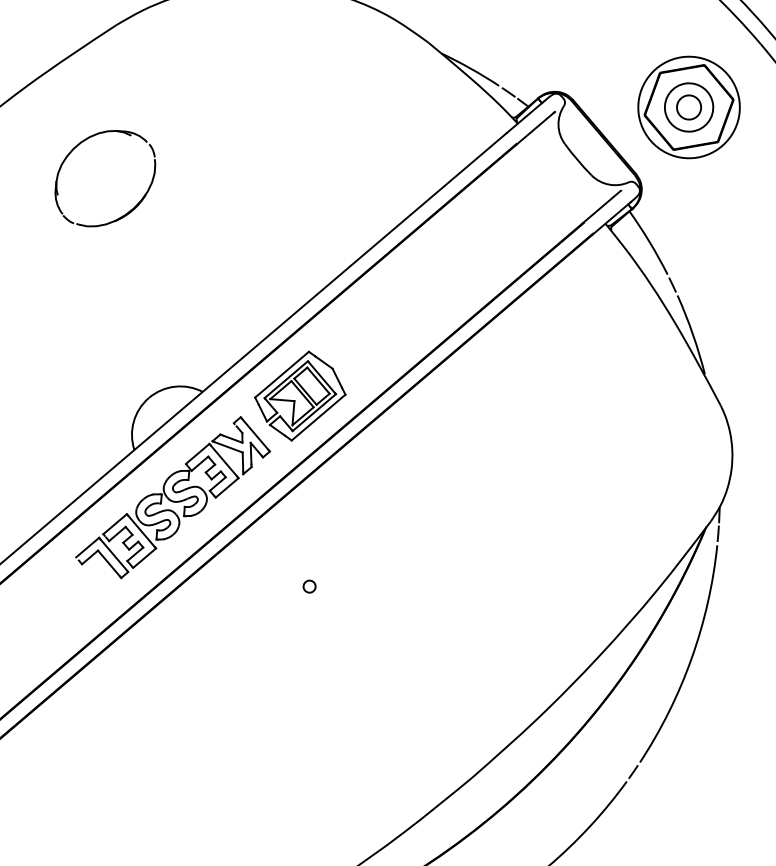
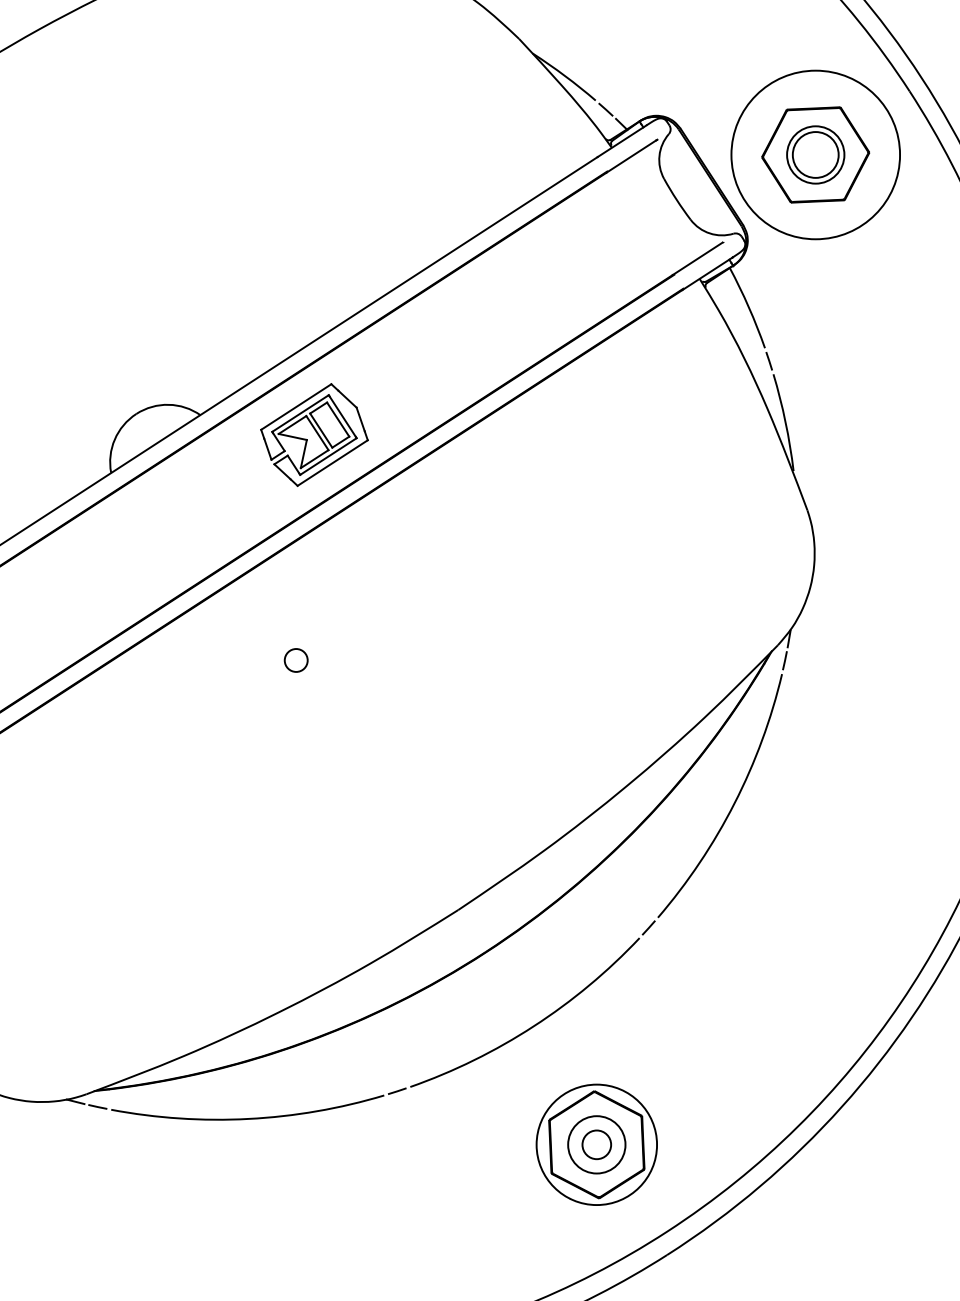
circle: (688, 107) -> (815, 154), size x1.4
circle: (688, 107) -> (815, 154), size x1.6
part: (129, 210) -> (142, 190), removed
part: (172, 498) -> (148, 535), removed
circle: (309, 586) -> (296, 660), size x1.6

